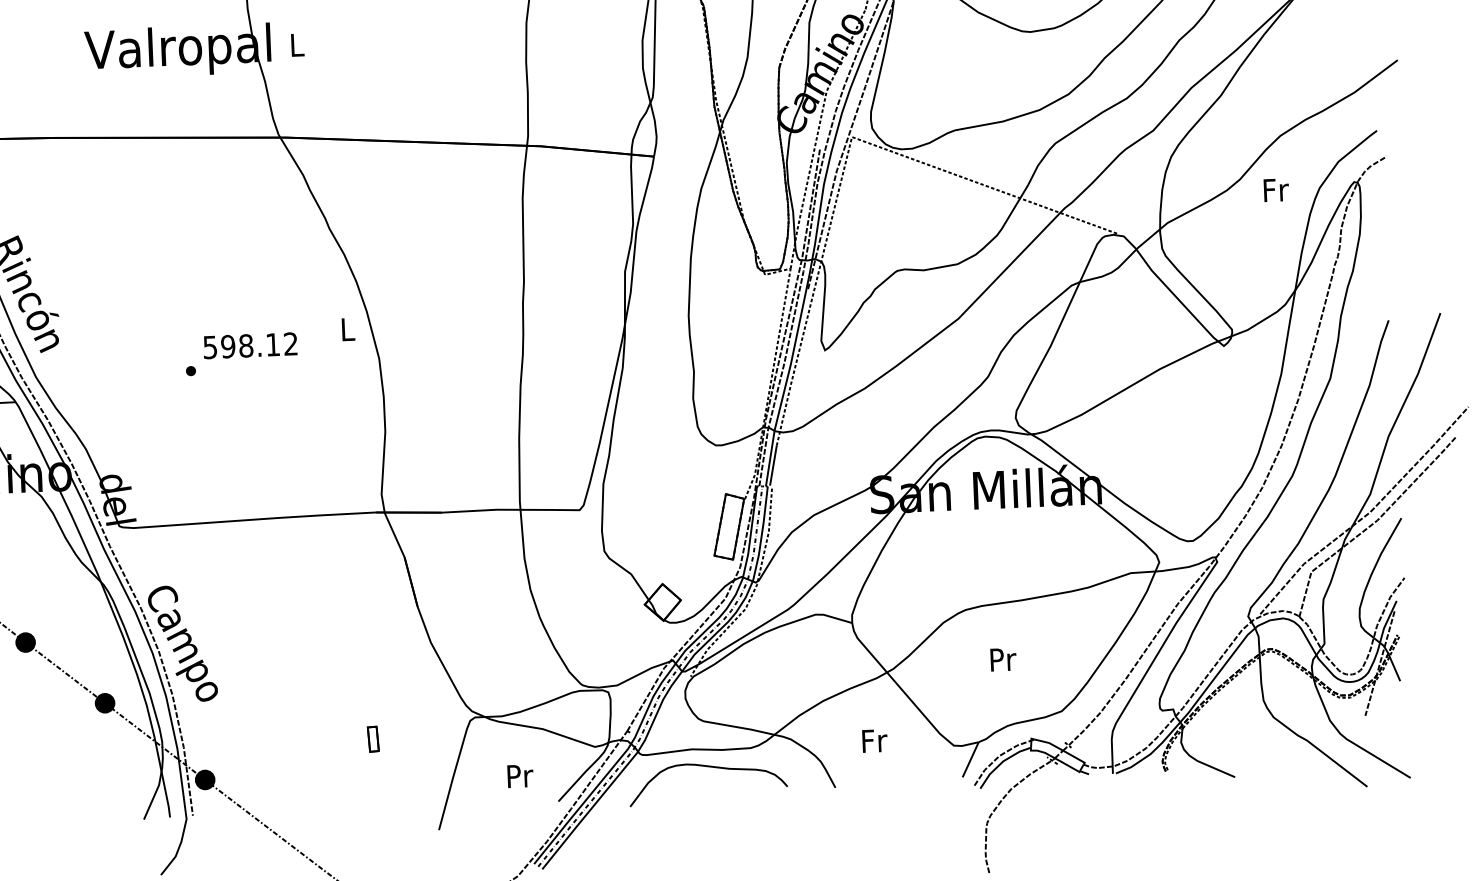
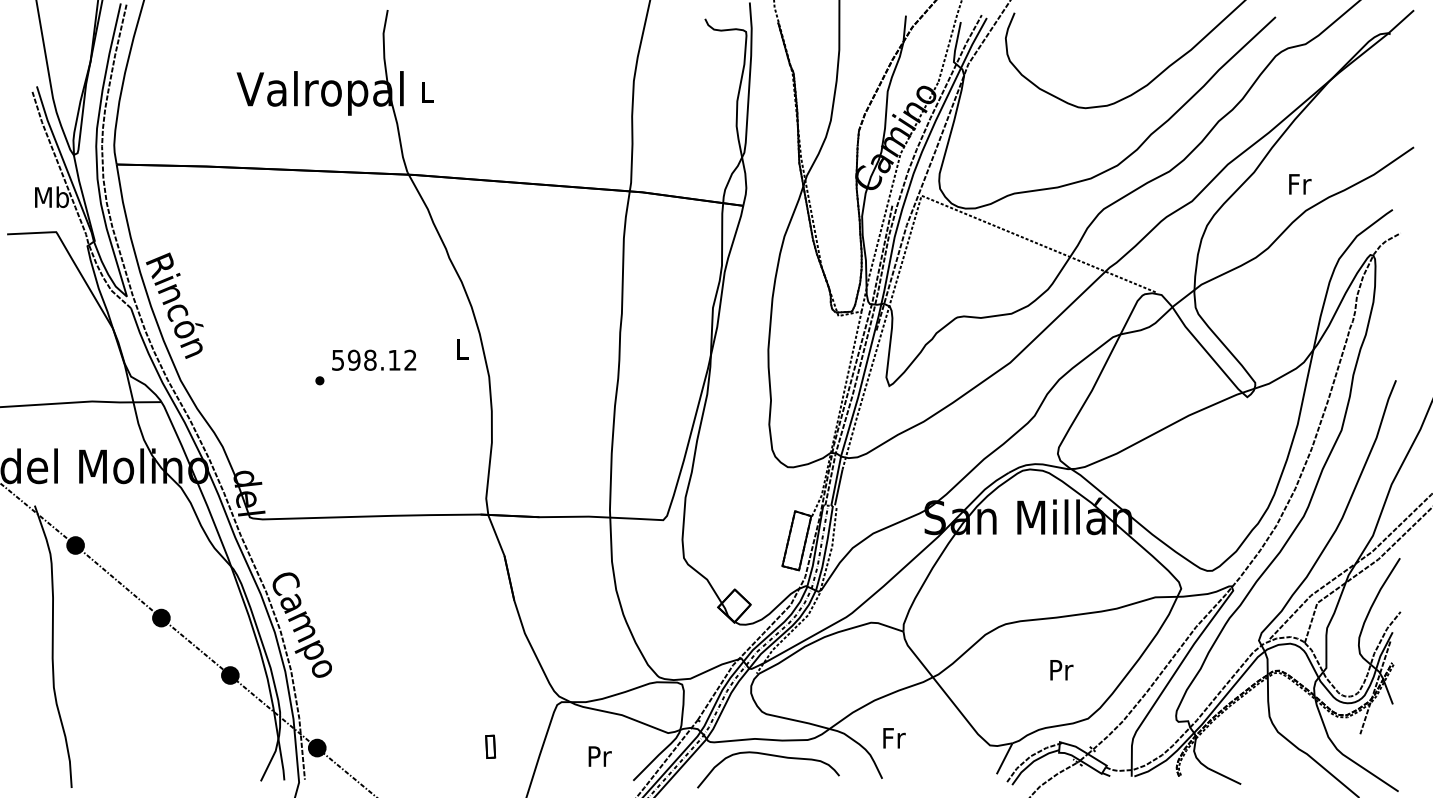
text: (1276, 190) -> (1300, 184), moved
text: (1003, 660) -> (1061, 670), moved
part: (373, 738) -> (490, 746), moved
text: (874, 741) -> (894, 738), moved

